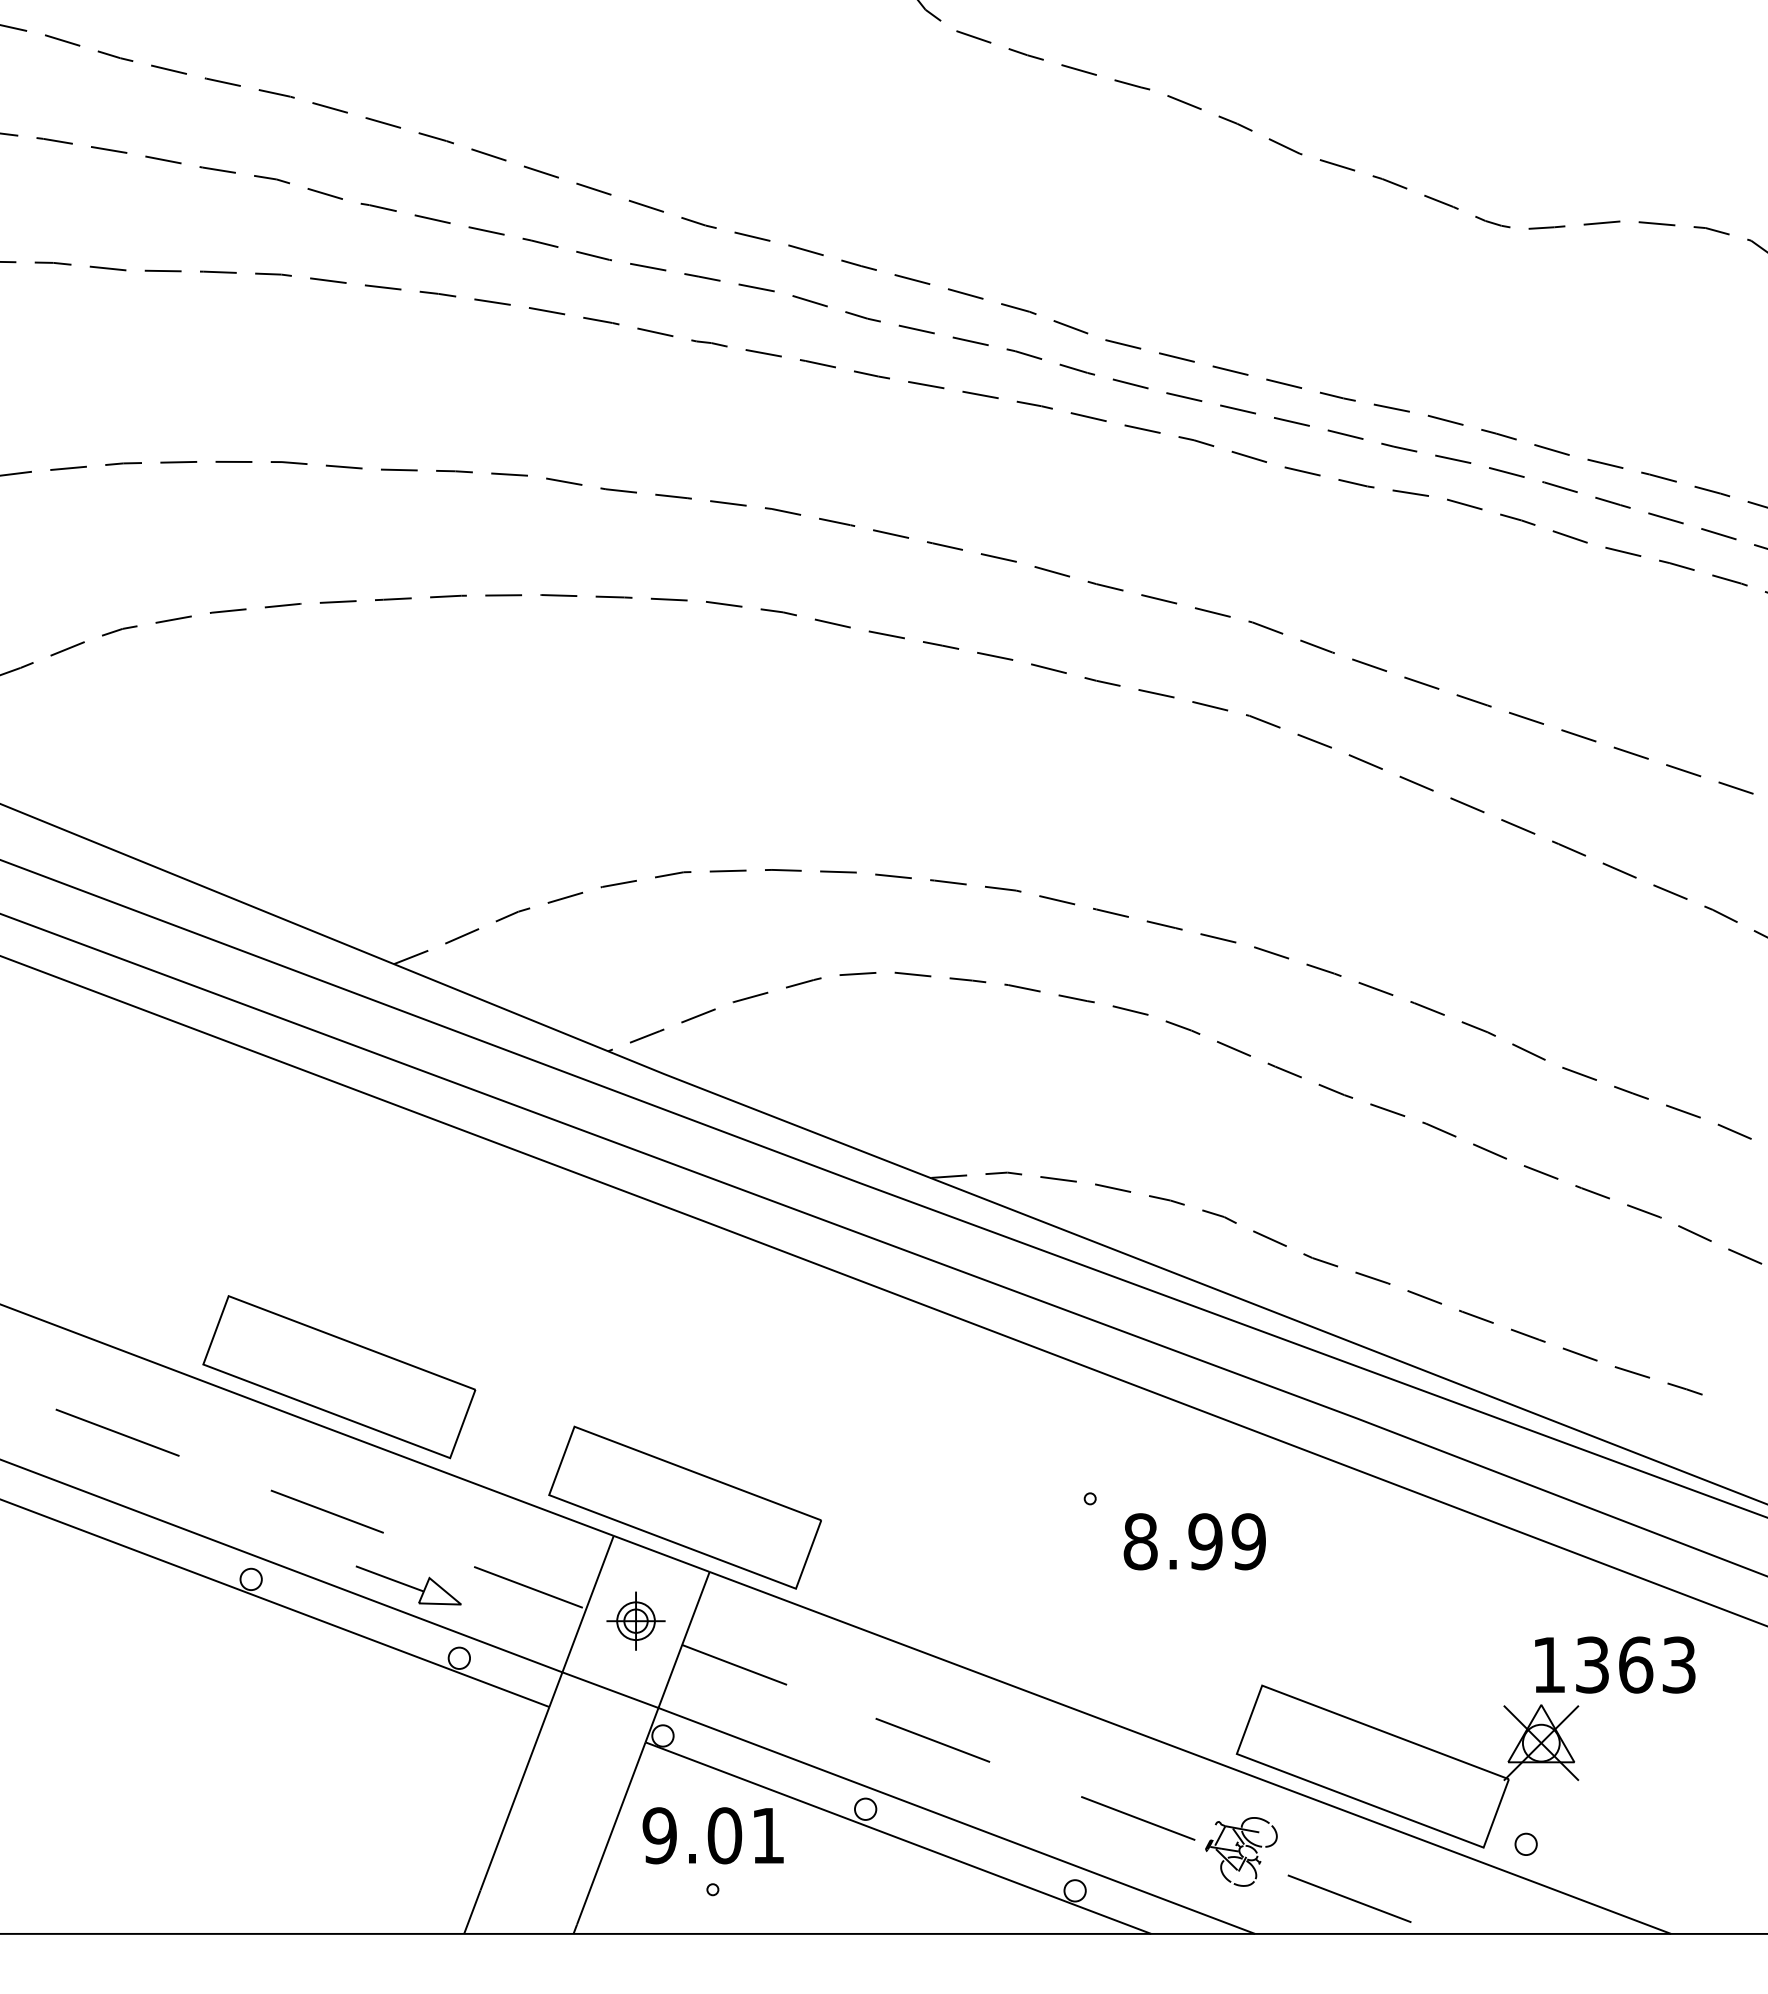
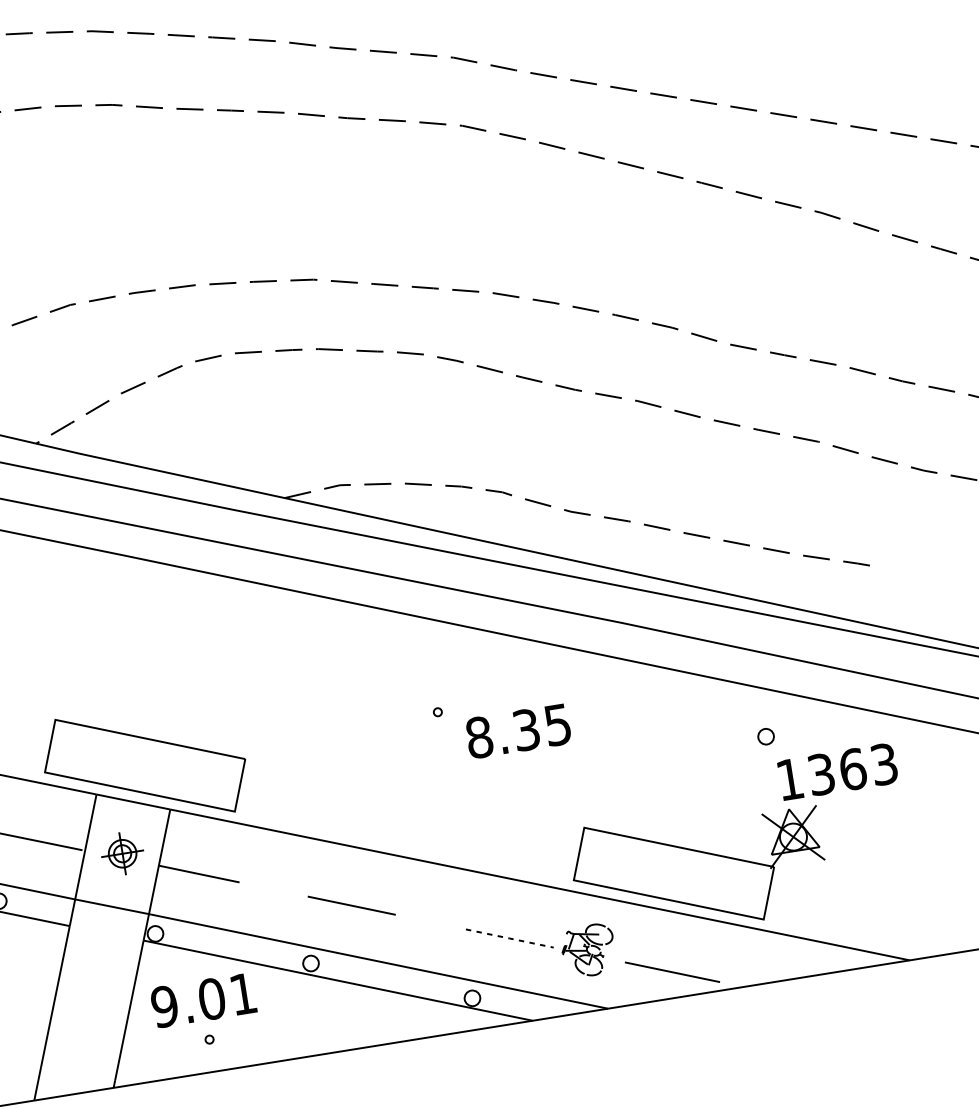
text: (1226, 1541) -> (541, 727), 8.99 -> 8.35
line: (1138, 1818) -> (510, 938), solid -> dashed
part: (1525, 1843) -> (765, 736), moved

